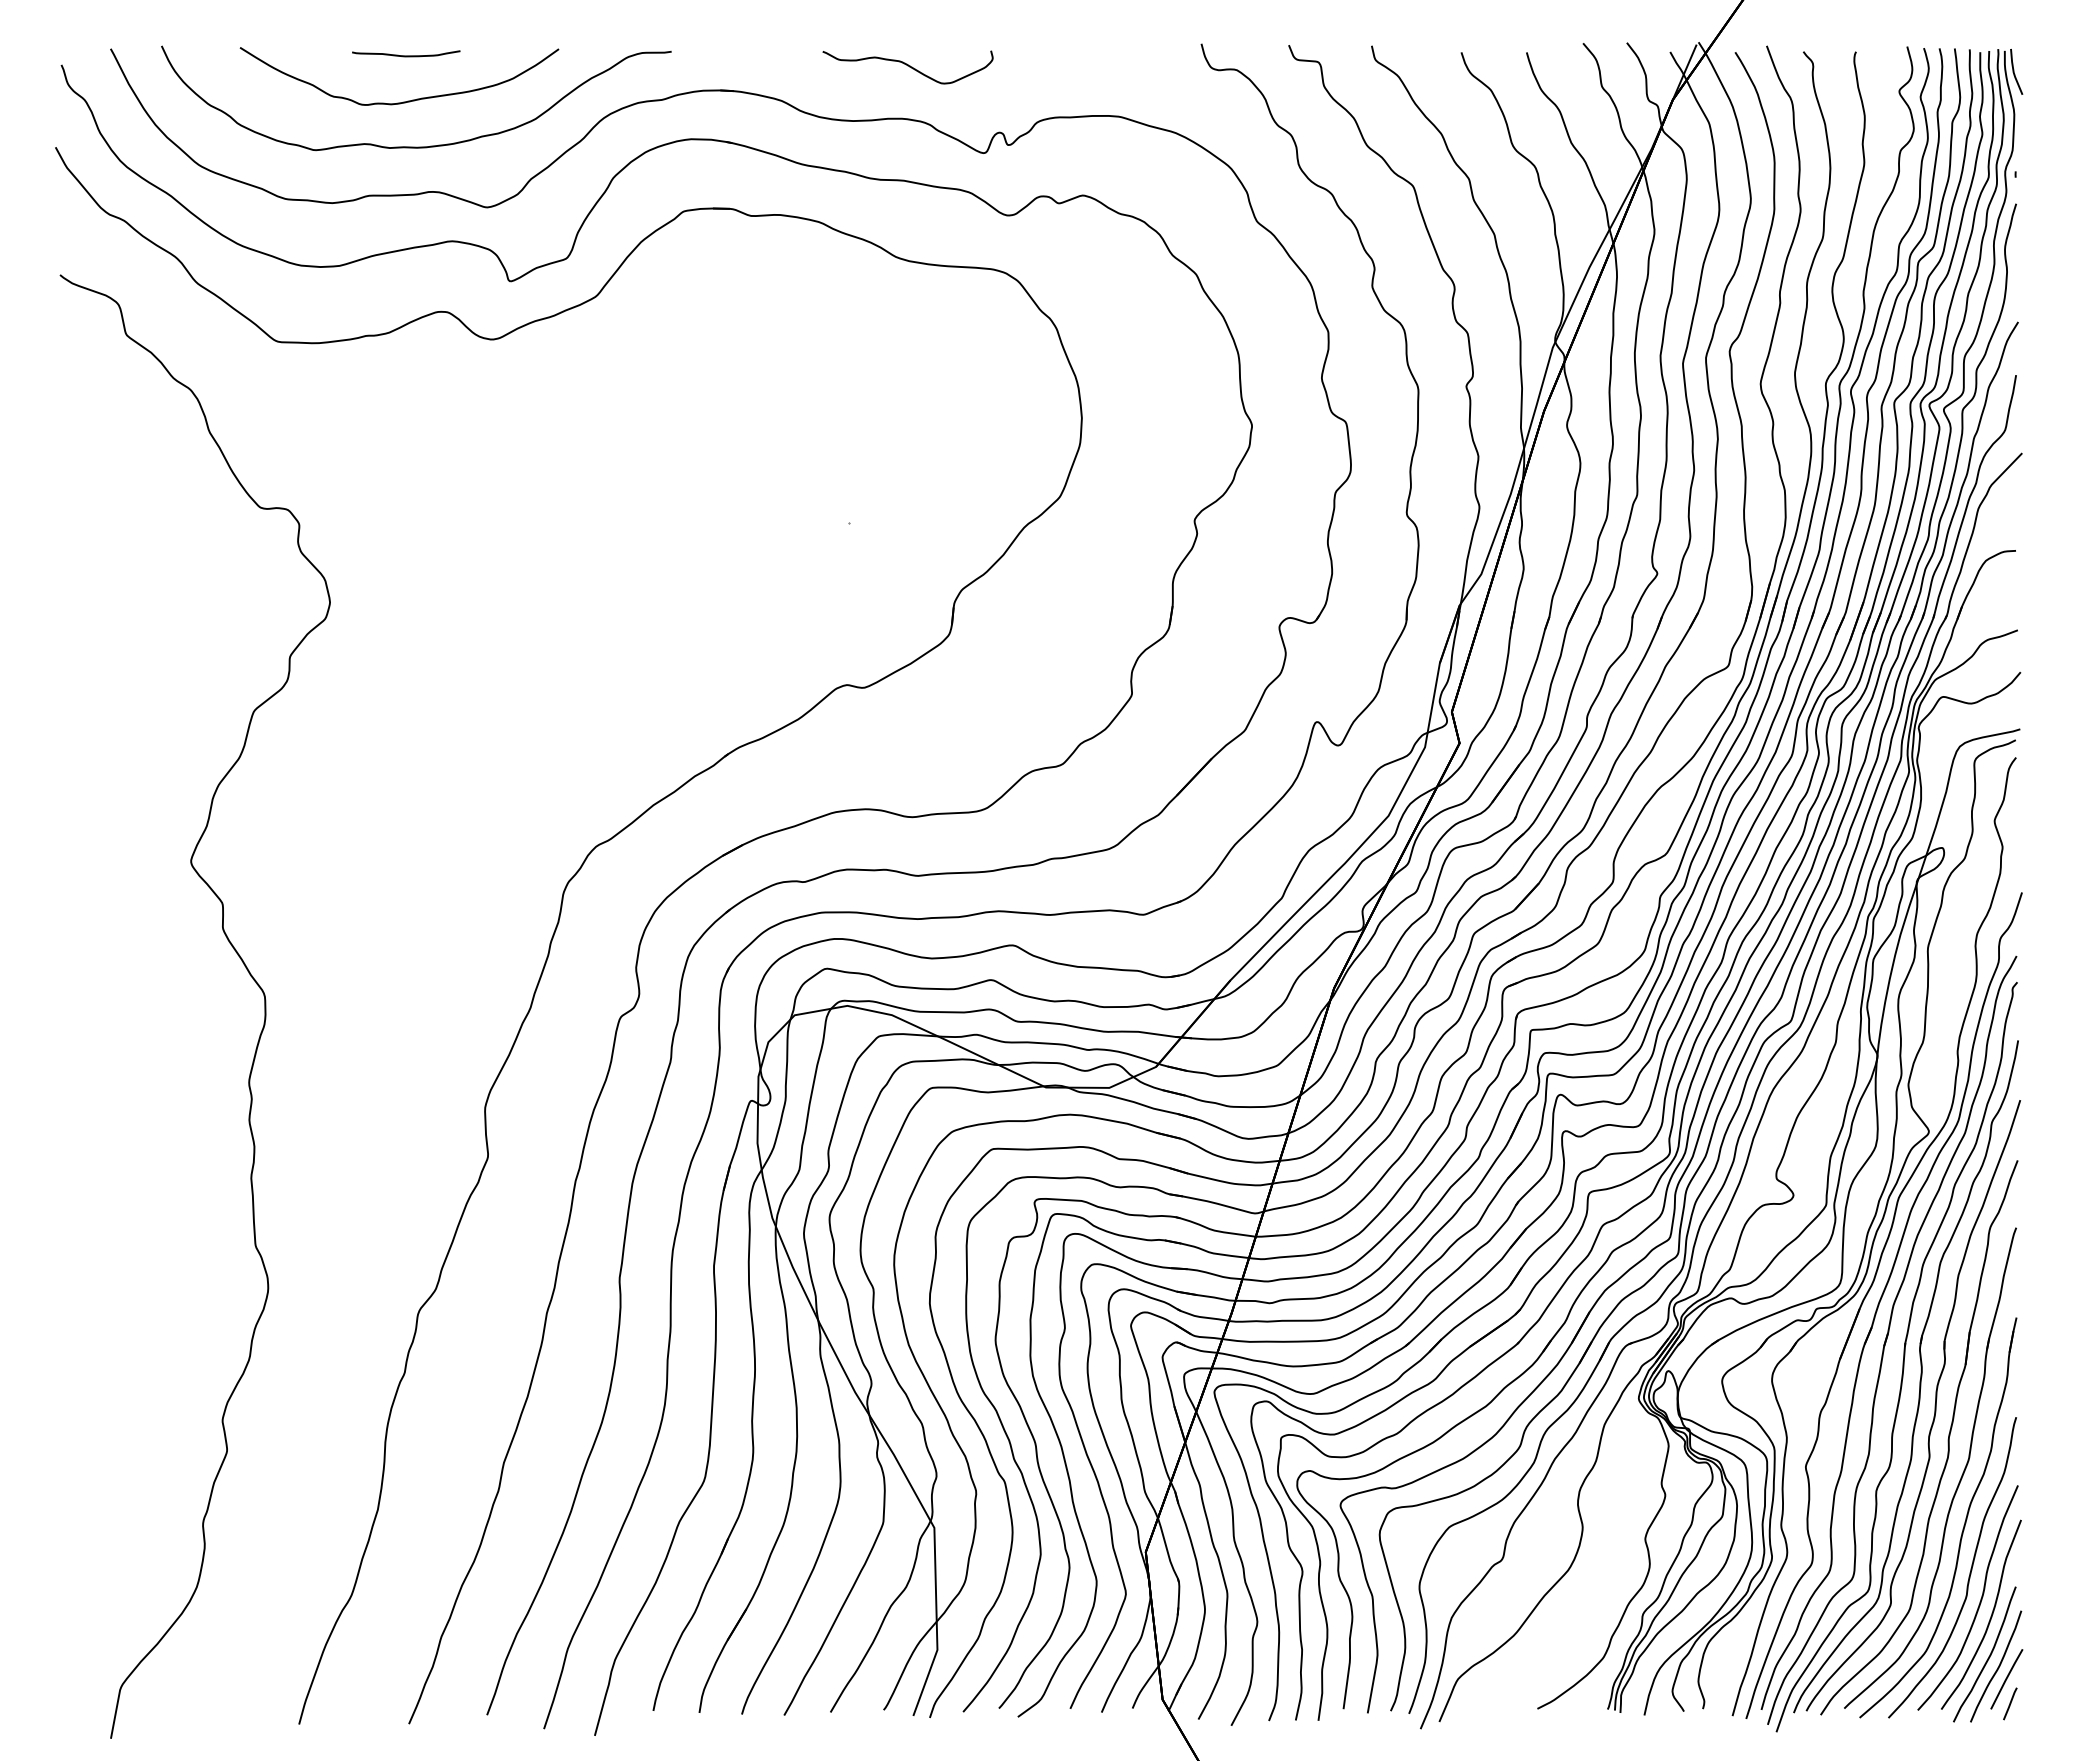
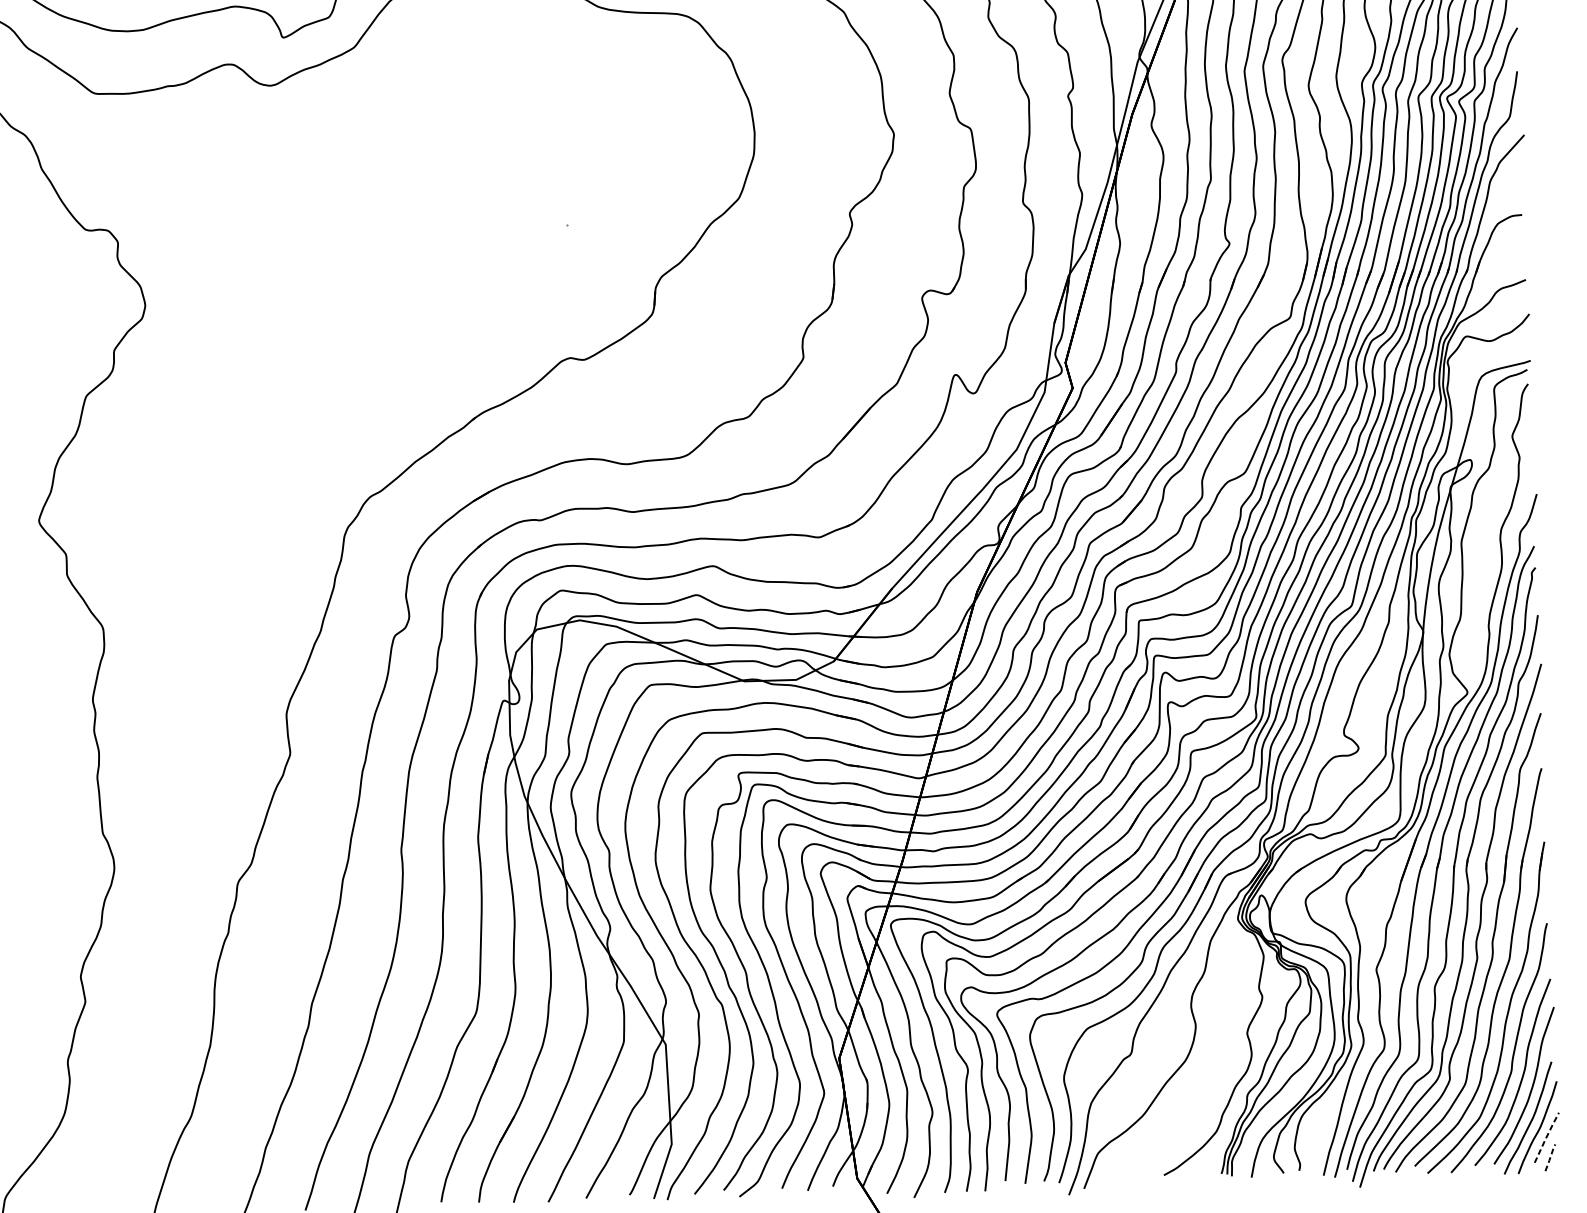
line: (2006, 1678) -> (1546, 1137), solid -> dashed
line: (2010, 1703) -> (1550, 1157), solid -> dashed

